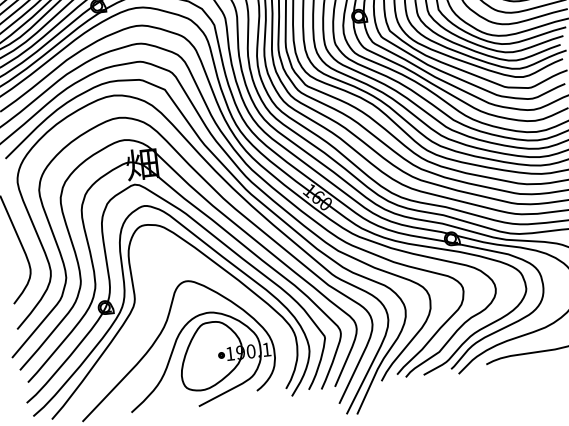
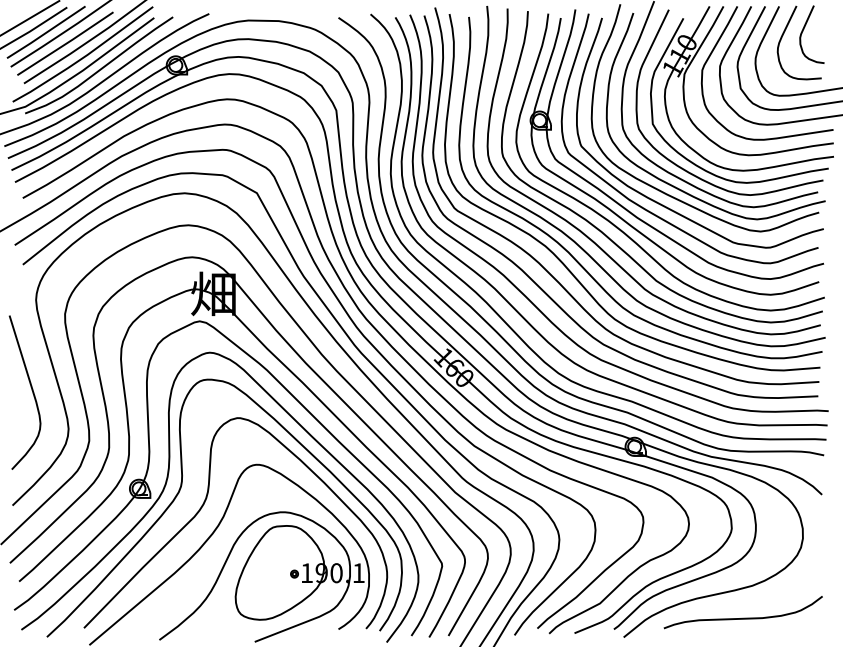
curve: (152, 314) -> (203, 506), added

